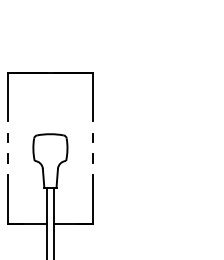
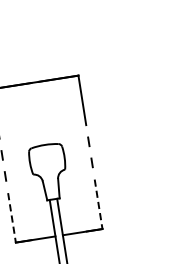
line: (7, 199) -> (11, 218), solid -> dashed
line: (93, 199) -> (99, 204), solid -> dashed

